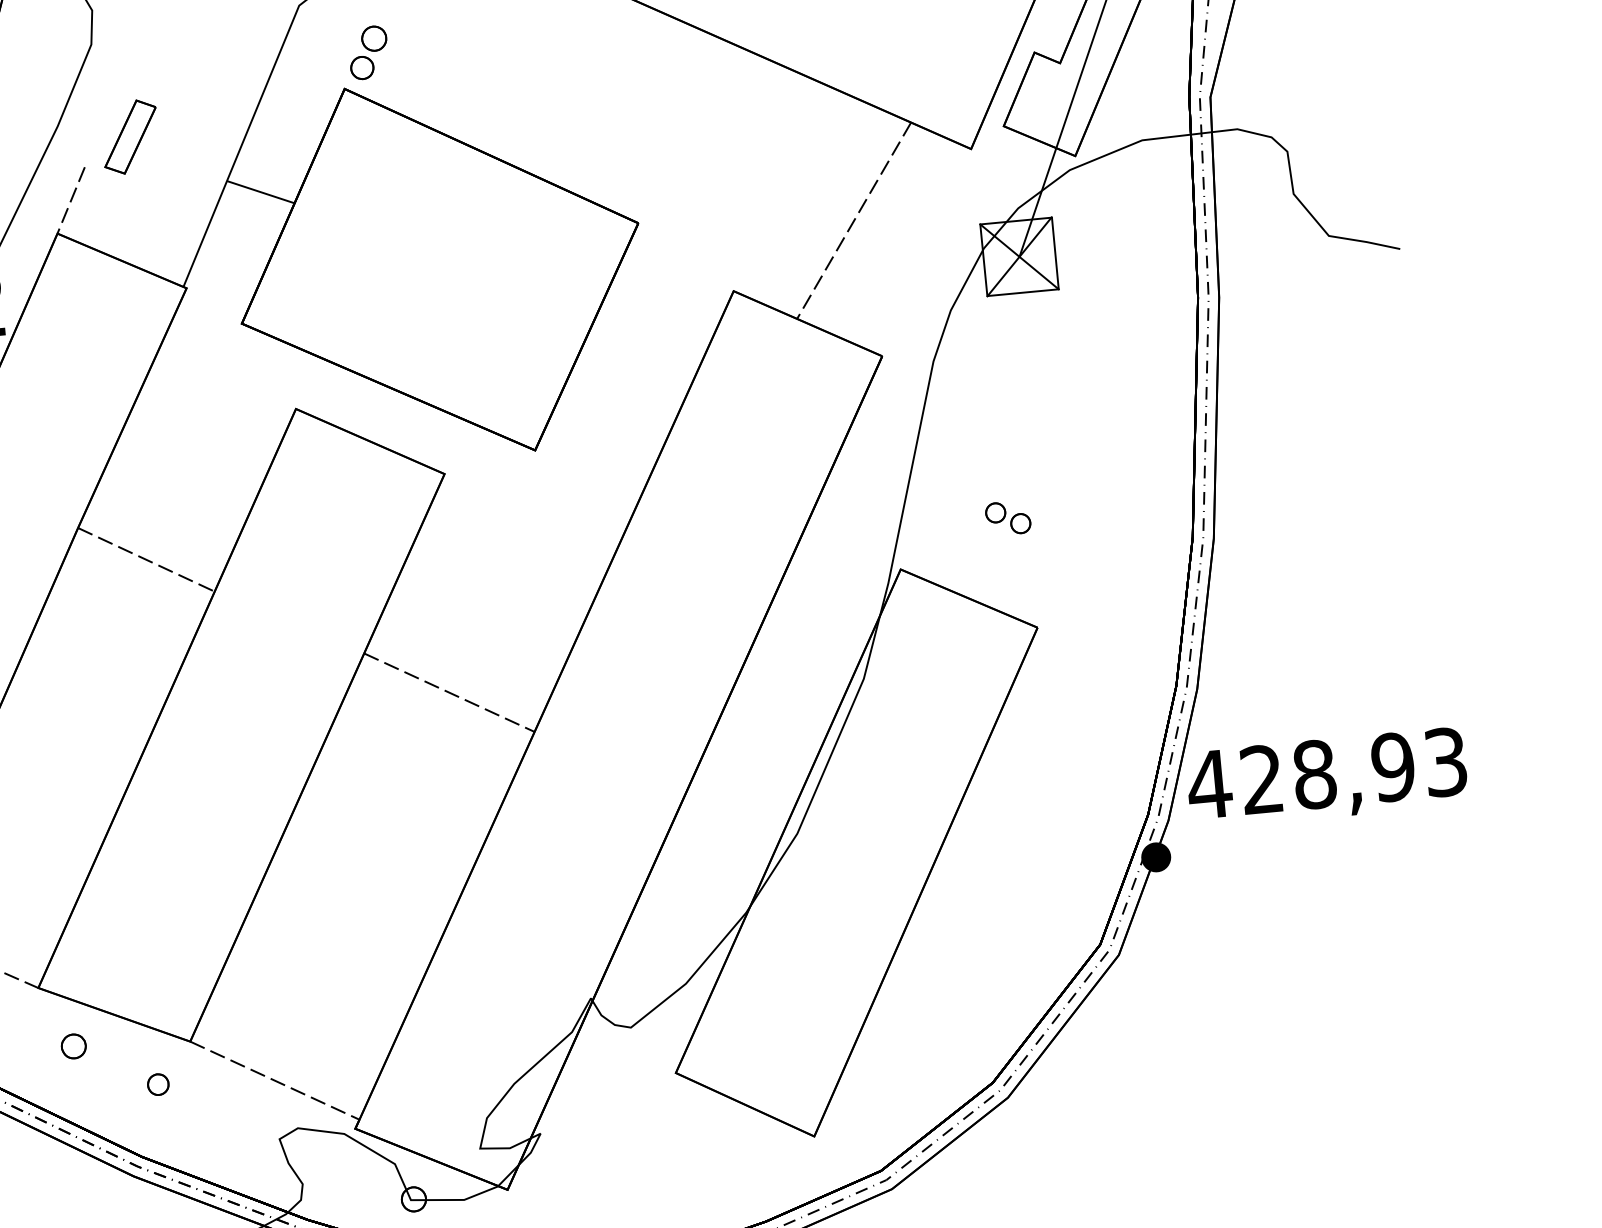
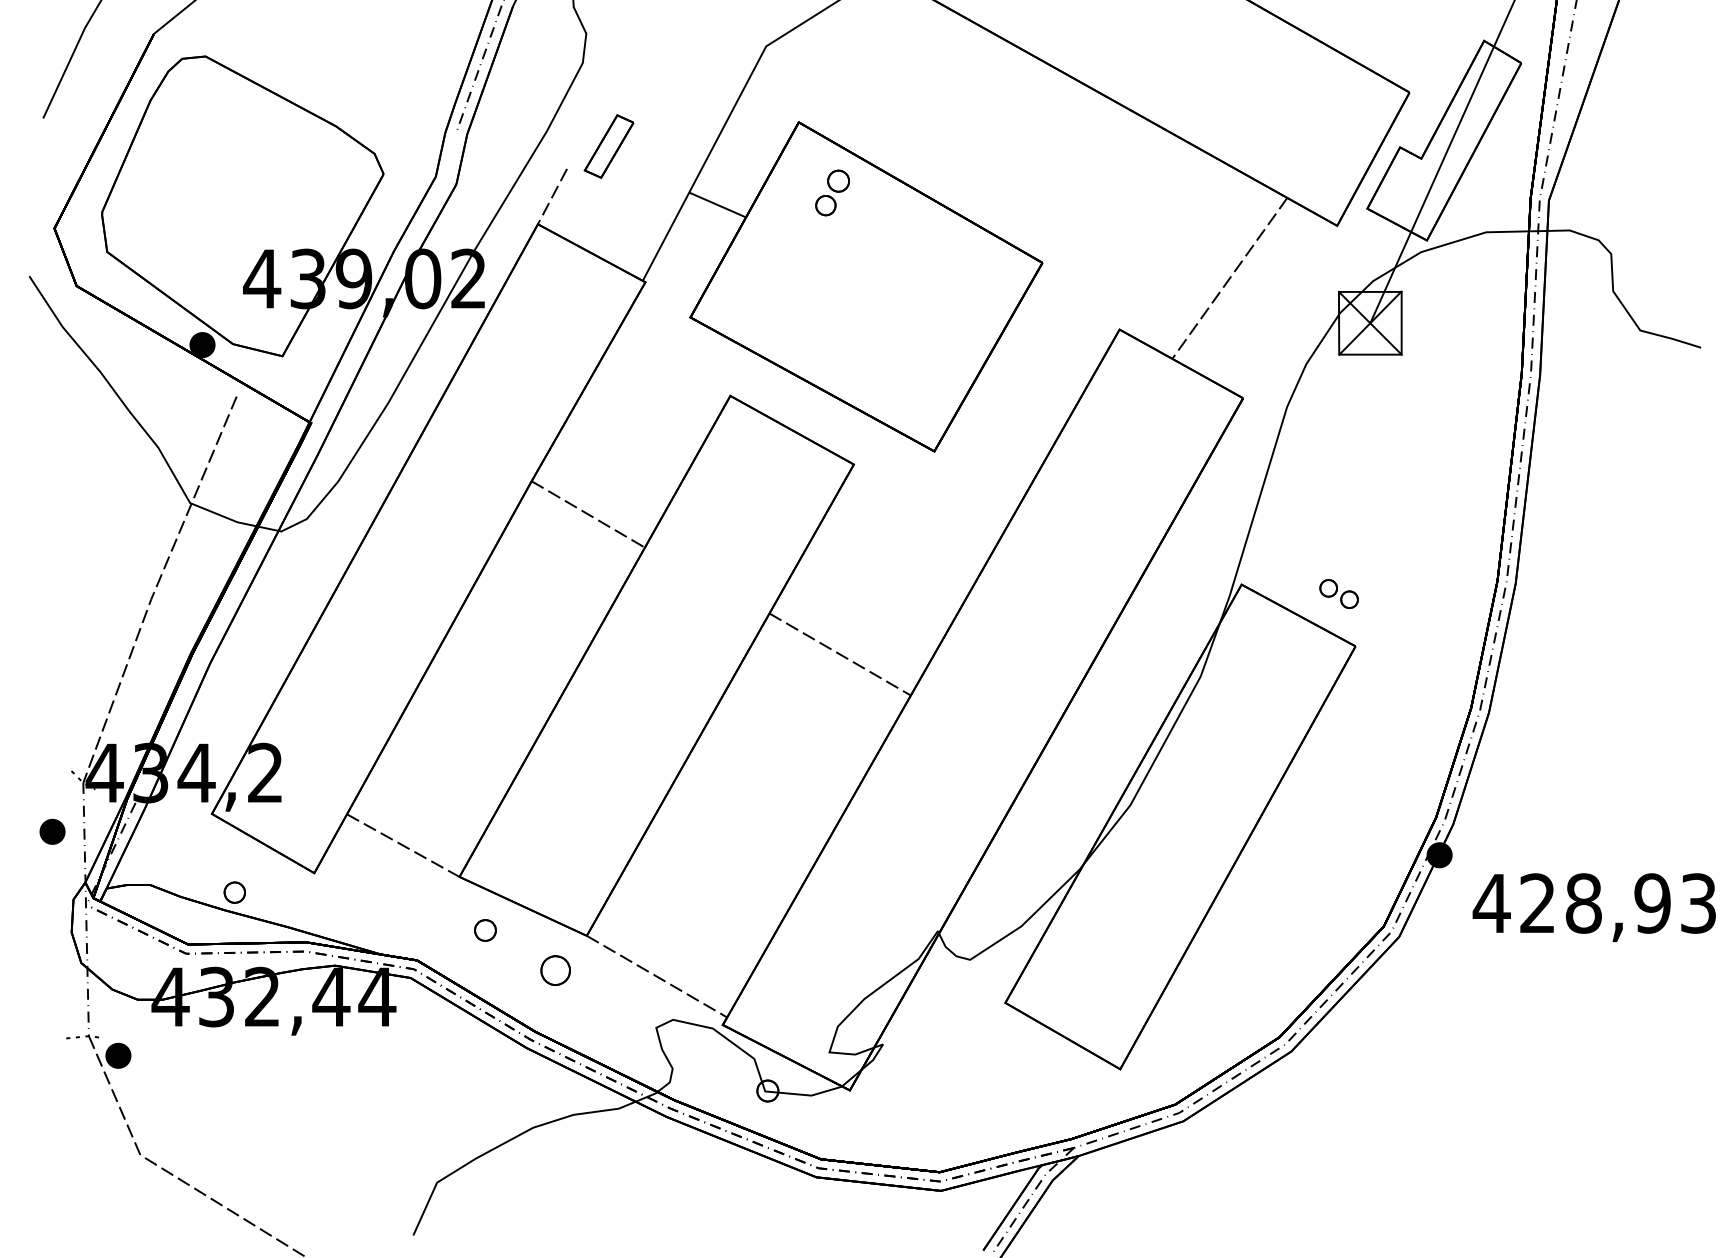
part: (368, 52) -> (832, 192), moved
part: (1007, 518) -> (1338, 594), moved
text: (1326, 778) -> (1593, 907), moved
part: (158, 1084) -> (555, 970), size x1.6

